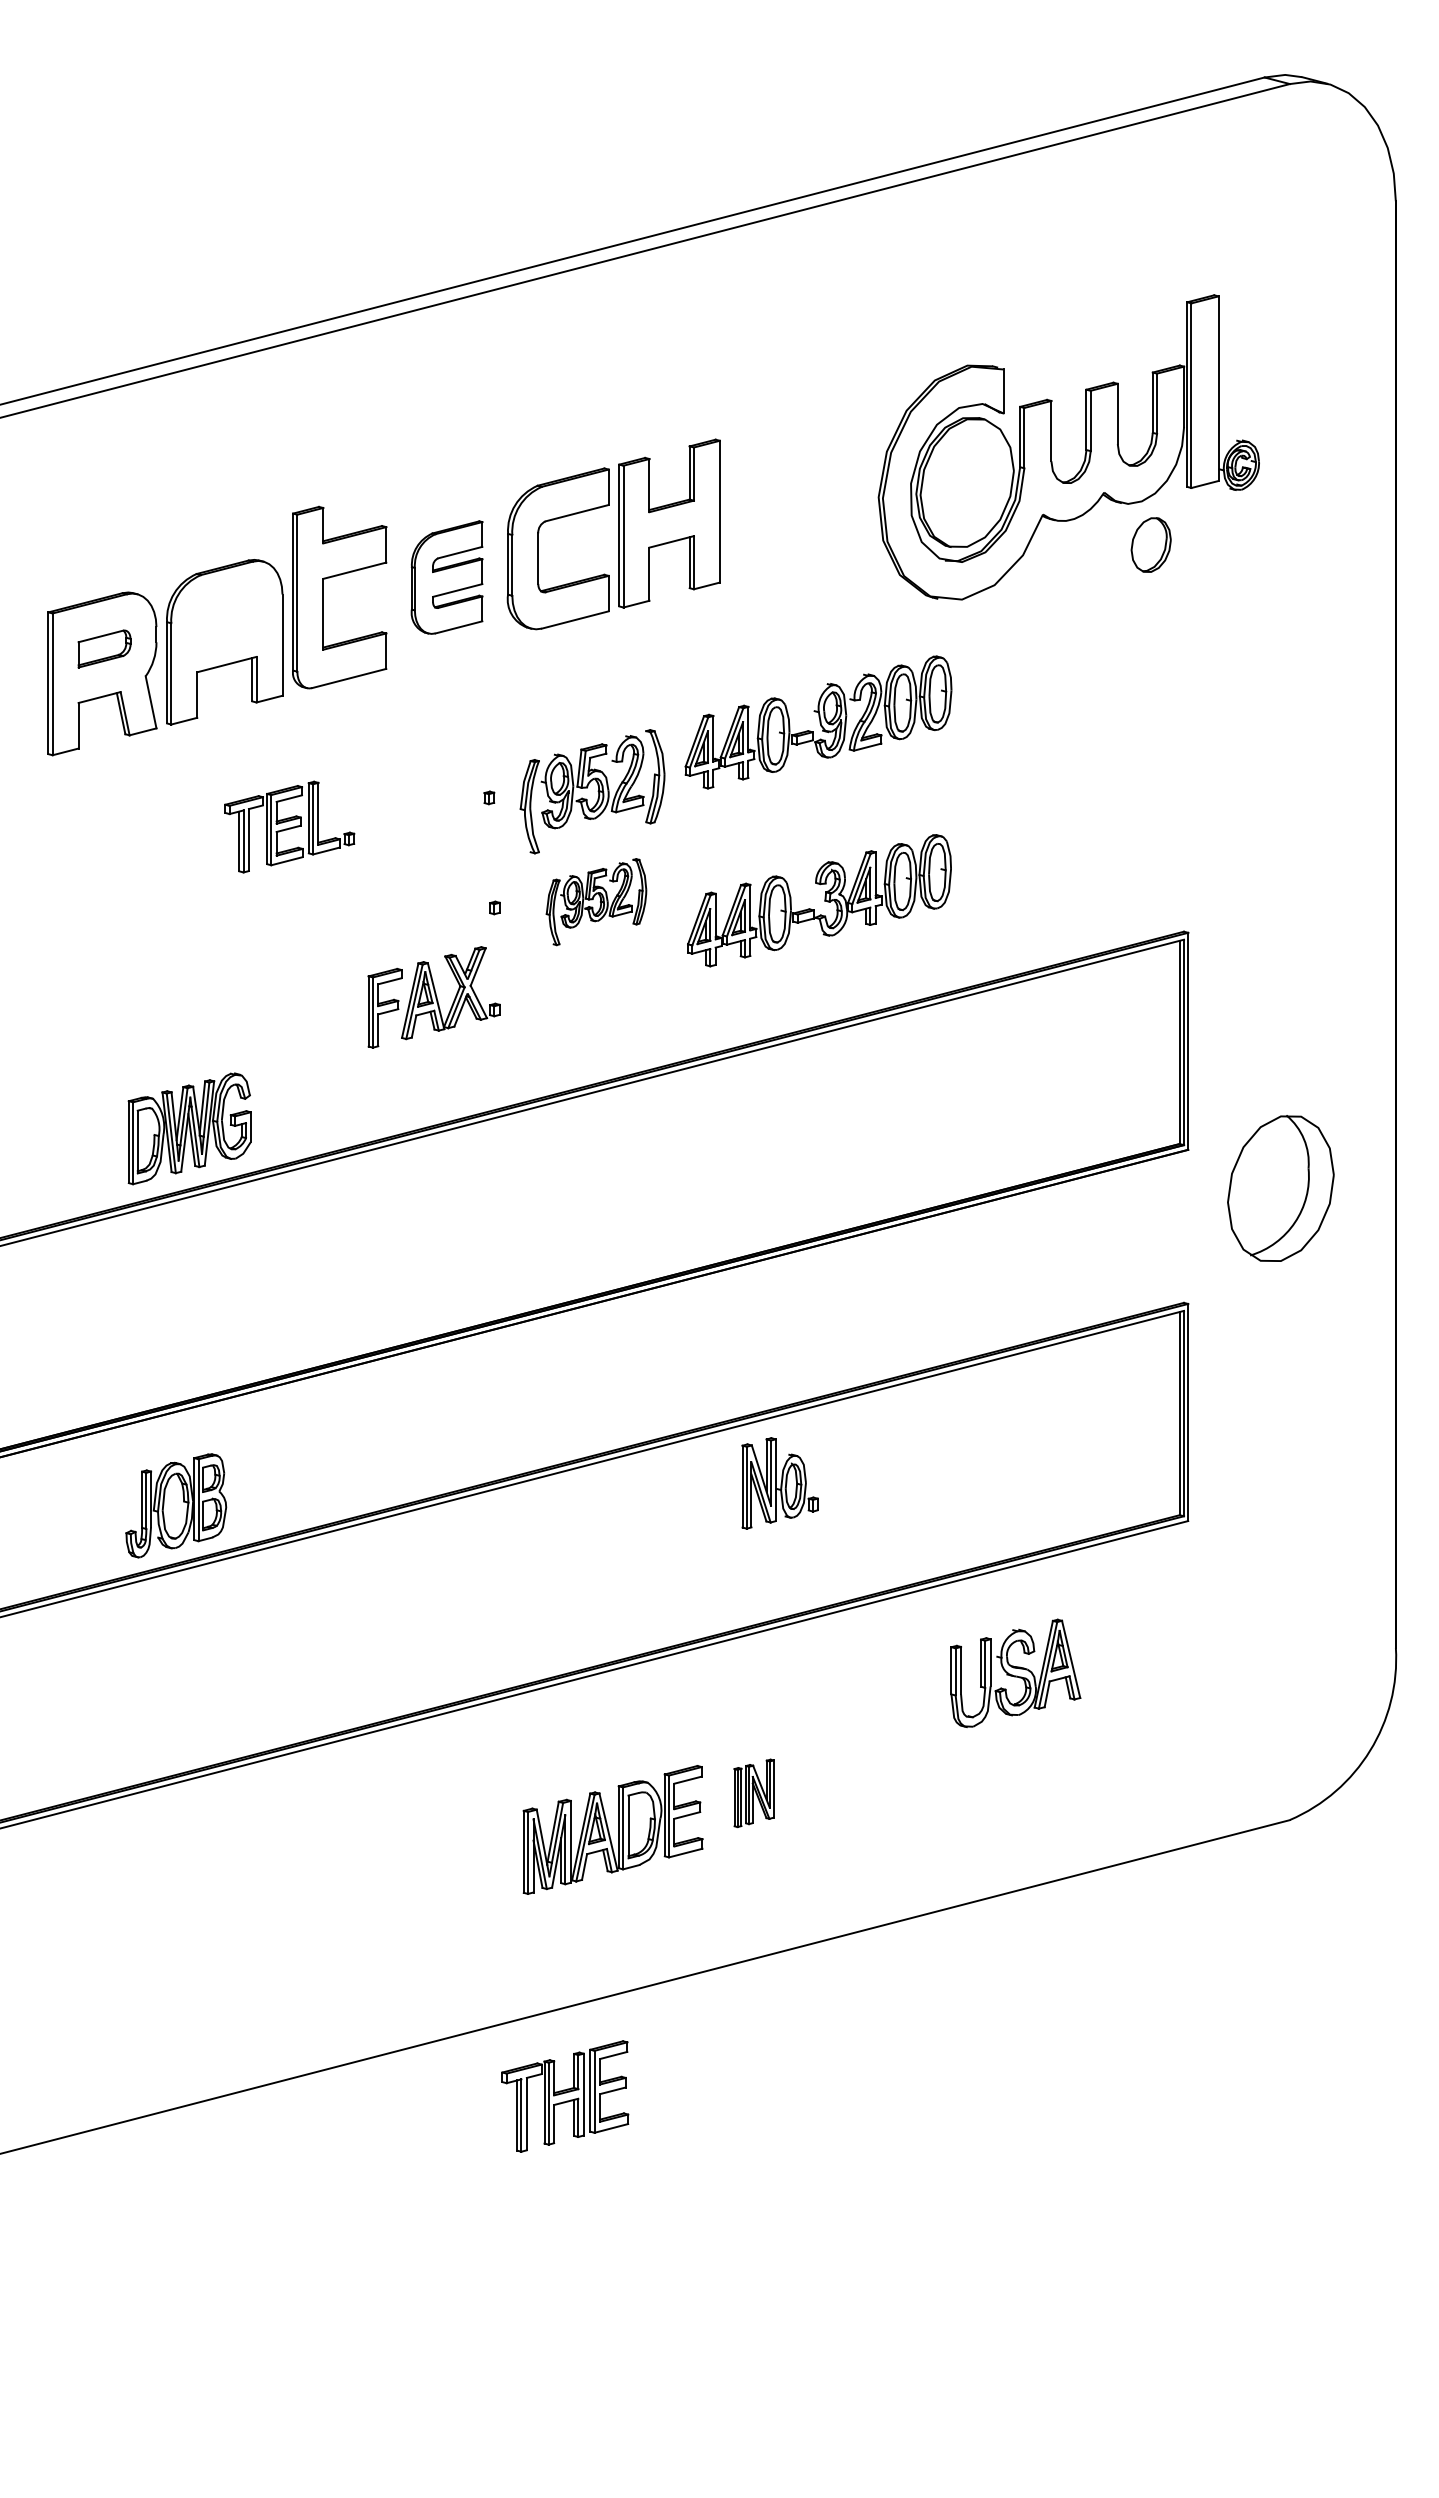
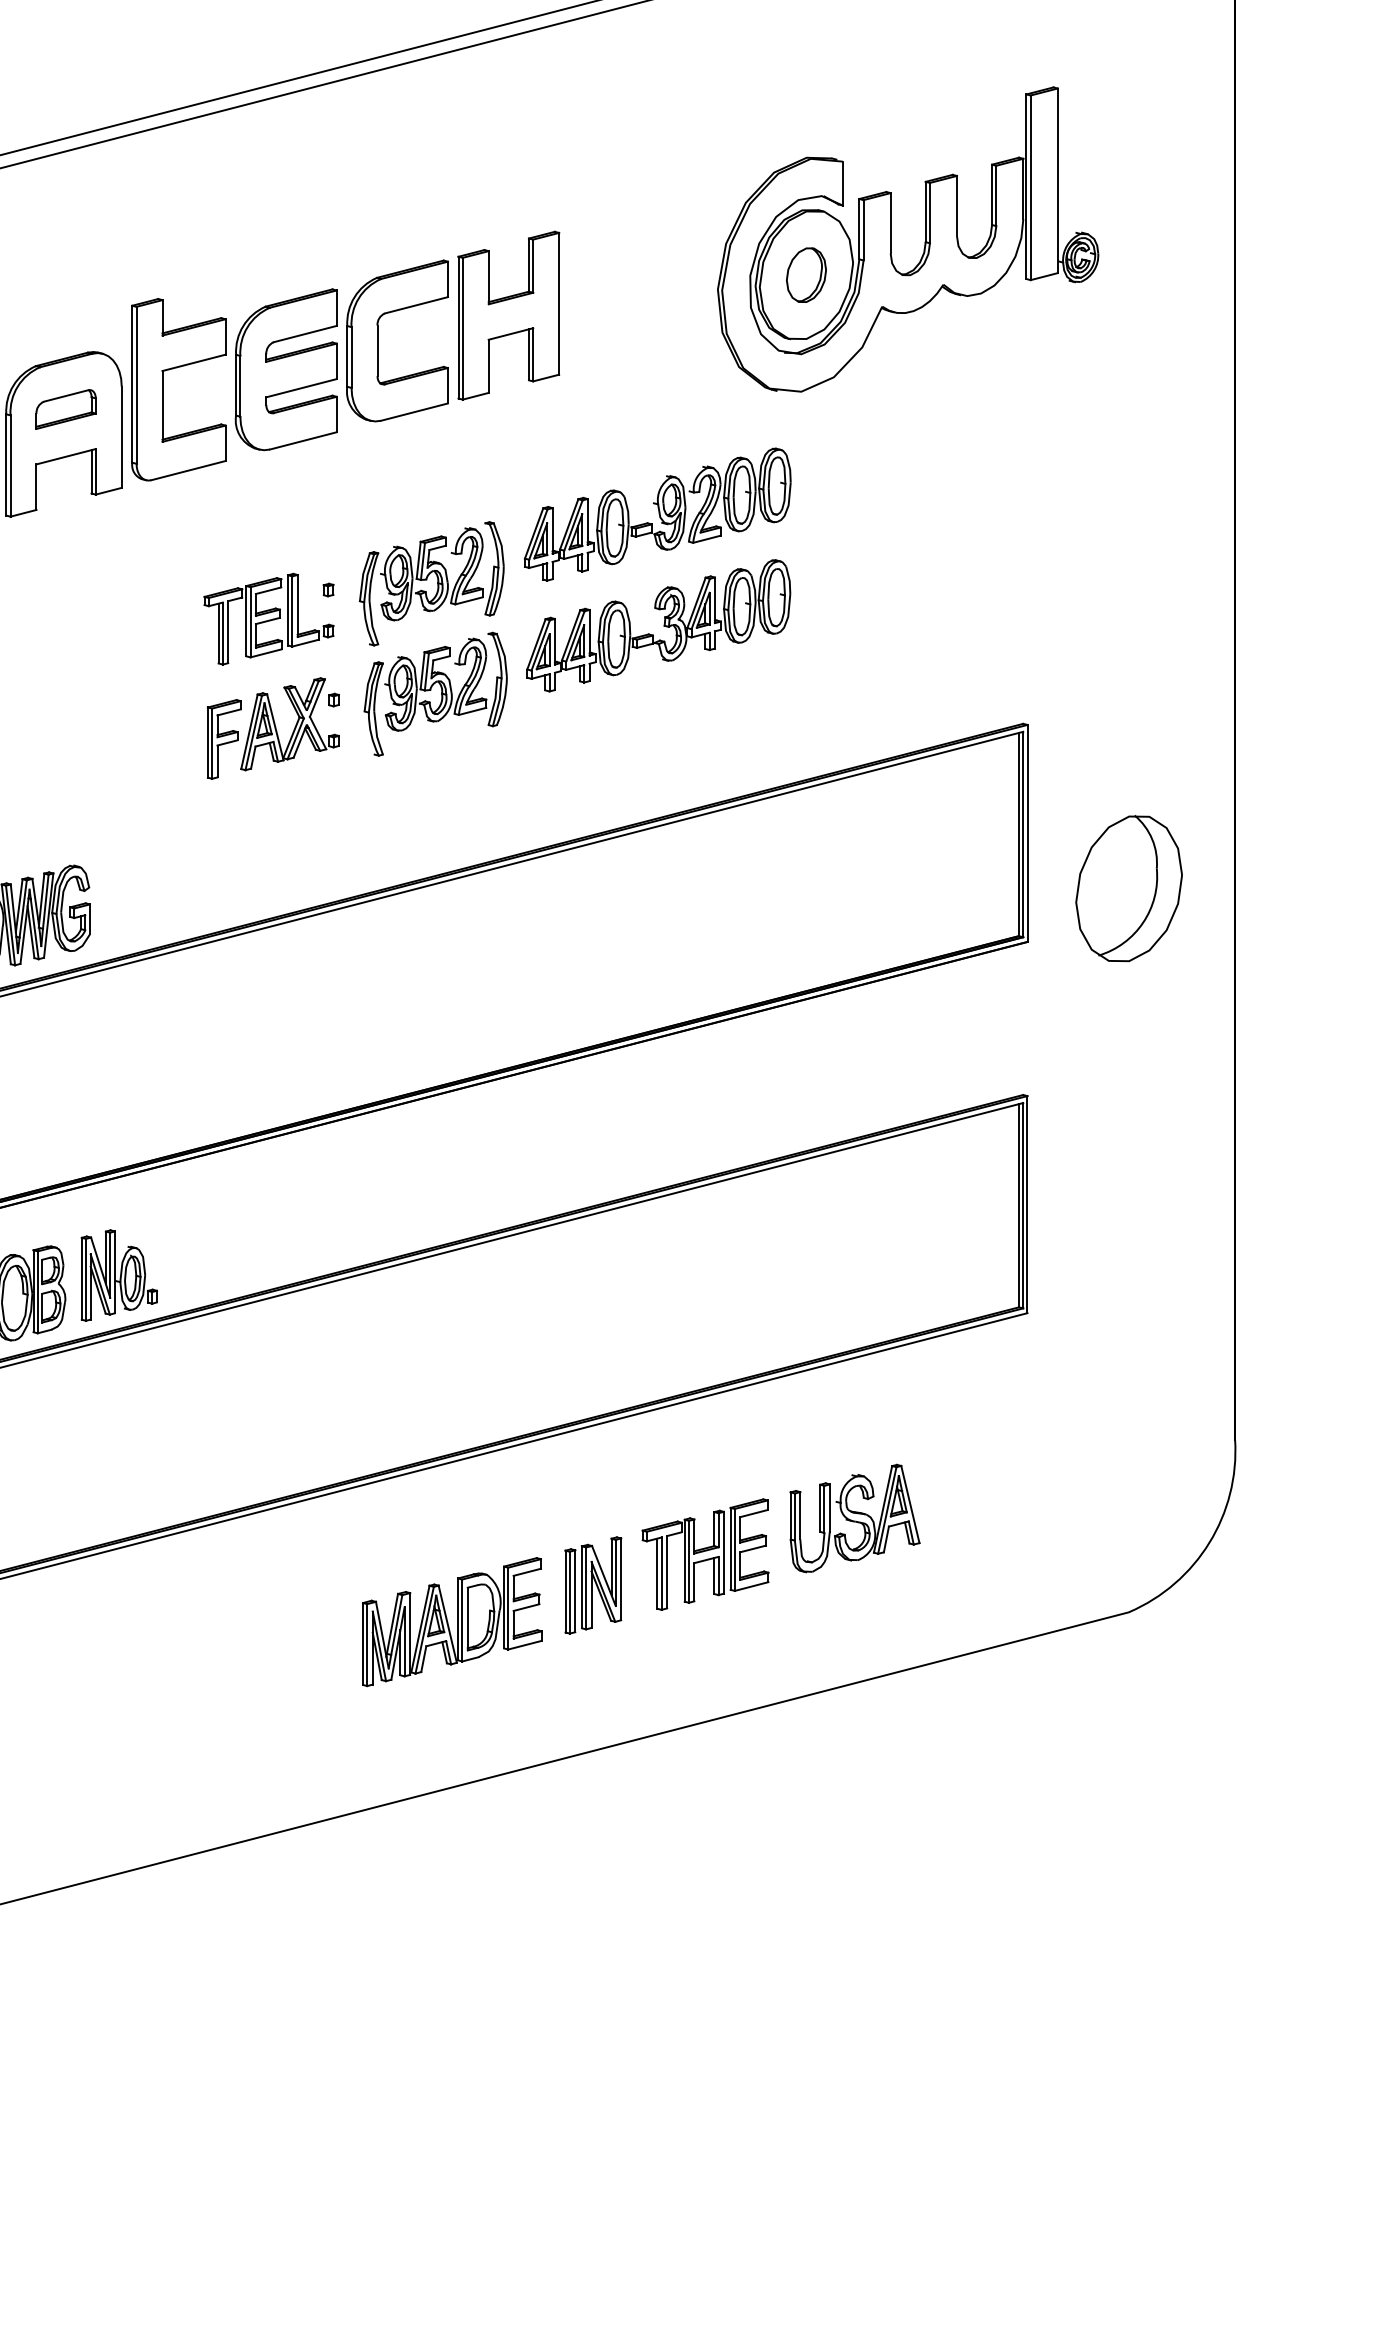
part: (1150, 544) -> (805, 274), moved
part: (446, 577) -> (285, 369), size x1.43
part: (226, 617) -> (65, 409), added
part: (289, 826) -> (268, 618), moved
part: (819, 900) -> (658, 625), moved
part: (596, 901) -> (435, 693), size x1.43
part: (433, 997) -> (272, 728), moved
part: (1280, 1188) -> (1128, 888), moved
part: (779, 1483) -> (118, 1275), moved
part: (1015, 1672) -> (854, 1517), moved
part: (753, 1793) -> (592, 1585), size x1.43
part: (565, 2096) -> (705, 1554), moved

